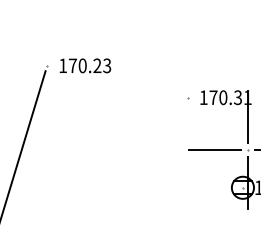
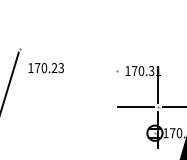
text: (84, 66) -> (45, 68), moved

